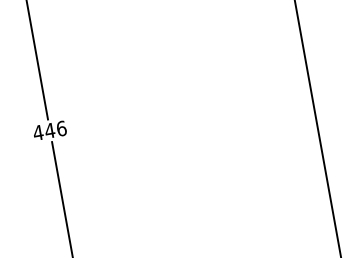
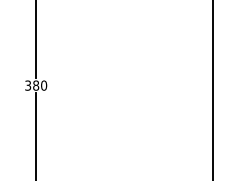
text: (49, 130) -> (35, 85), 446 -> 380

